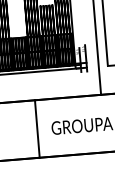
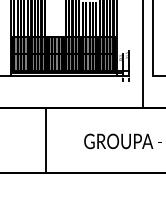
line: (37, 128) -> (46, 140), moved

